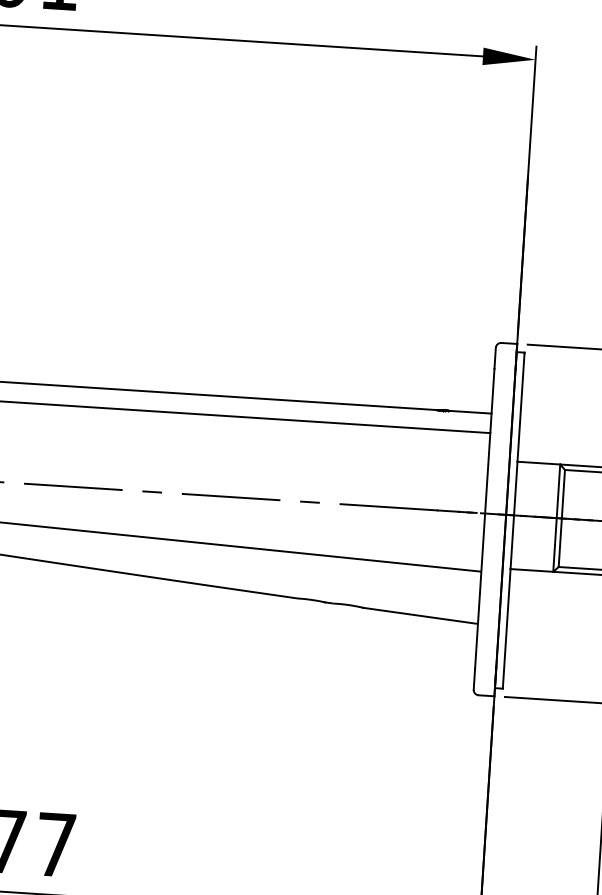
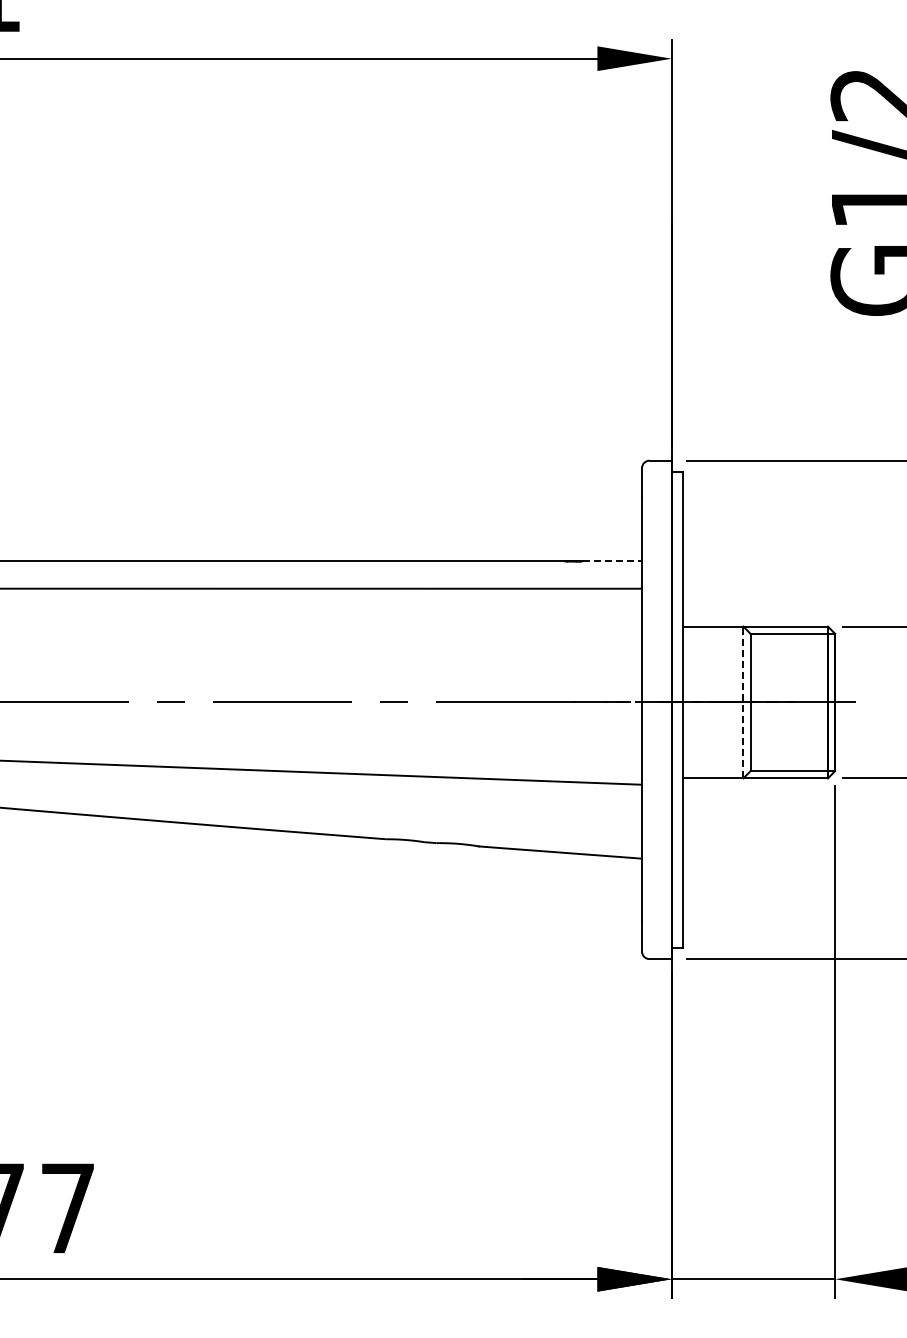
line: (470, 412) -> (612, 561), solid -> dashed
line: (556, 518) -> (743, 702), solid -> dashed

